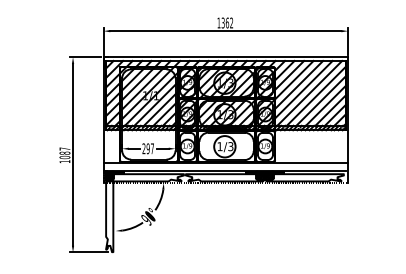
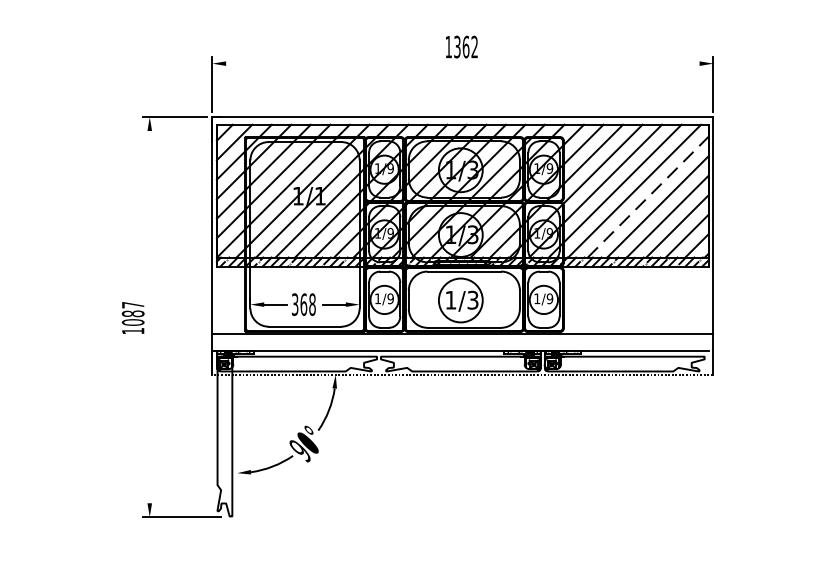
line: (225, 31) -> (462, 64), removed
line: (316, 96) -> (648, 197), solid -> dashed
text: (148, 148) -> (304, 304), 297 -> 368
line: (73, 154) -> (150, 316), removed

